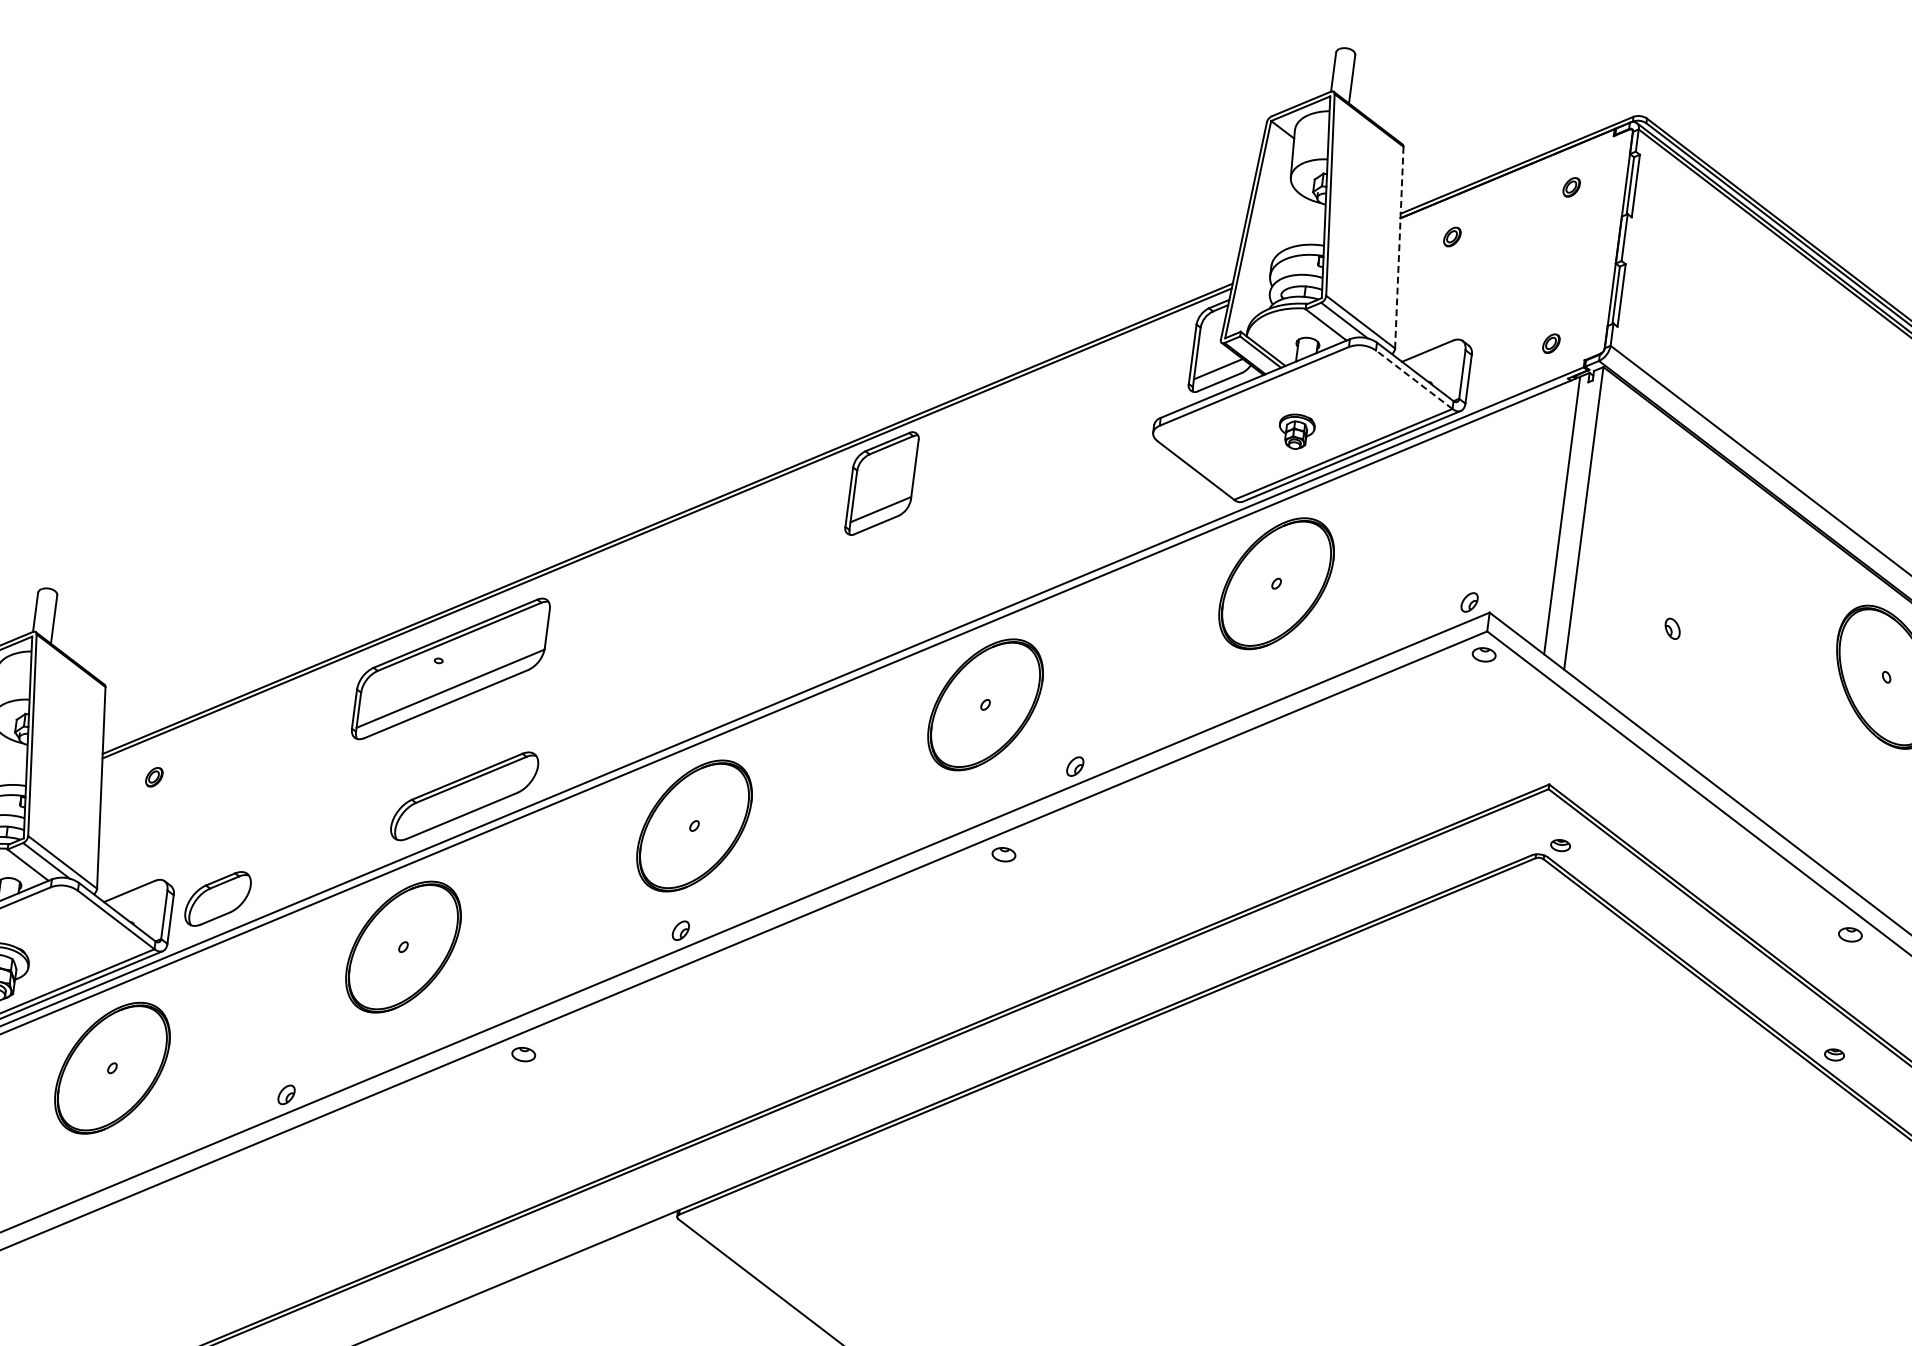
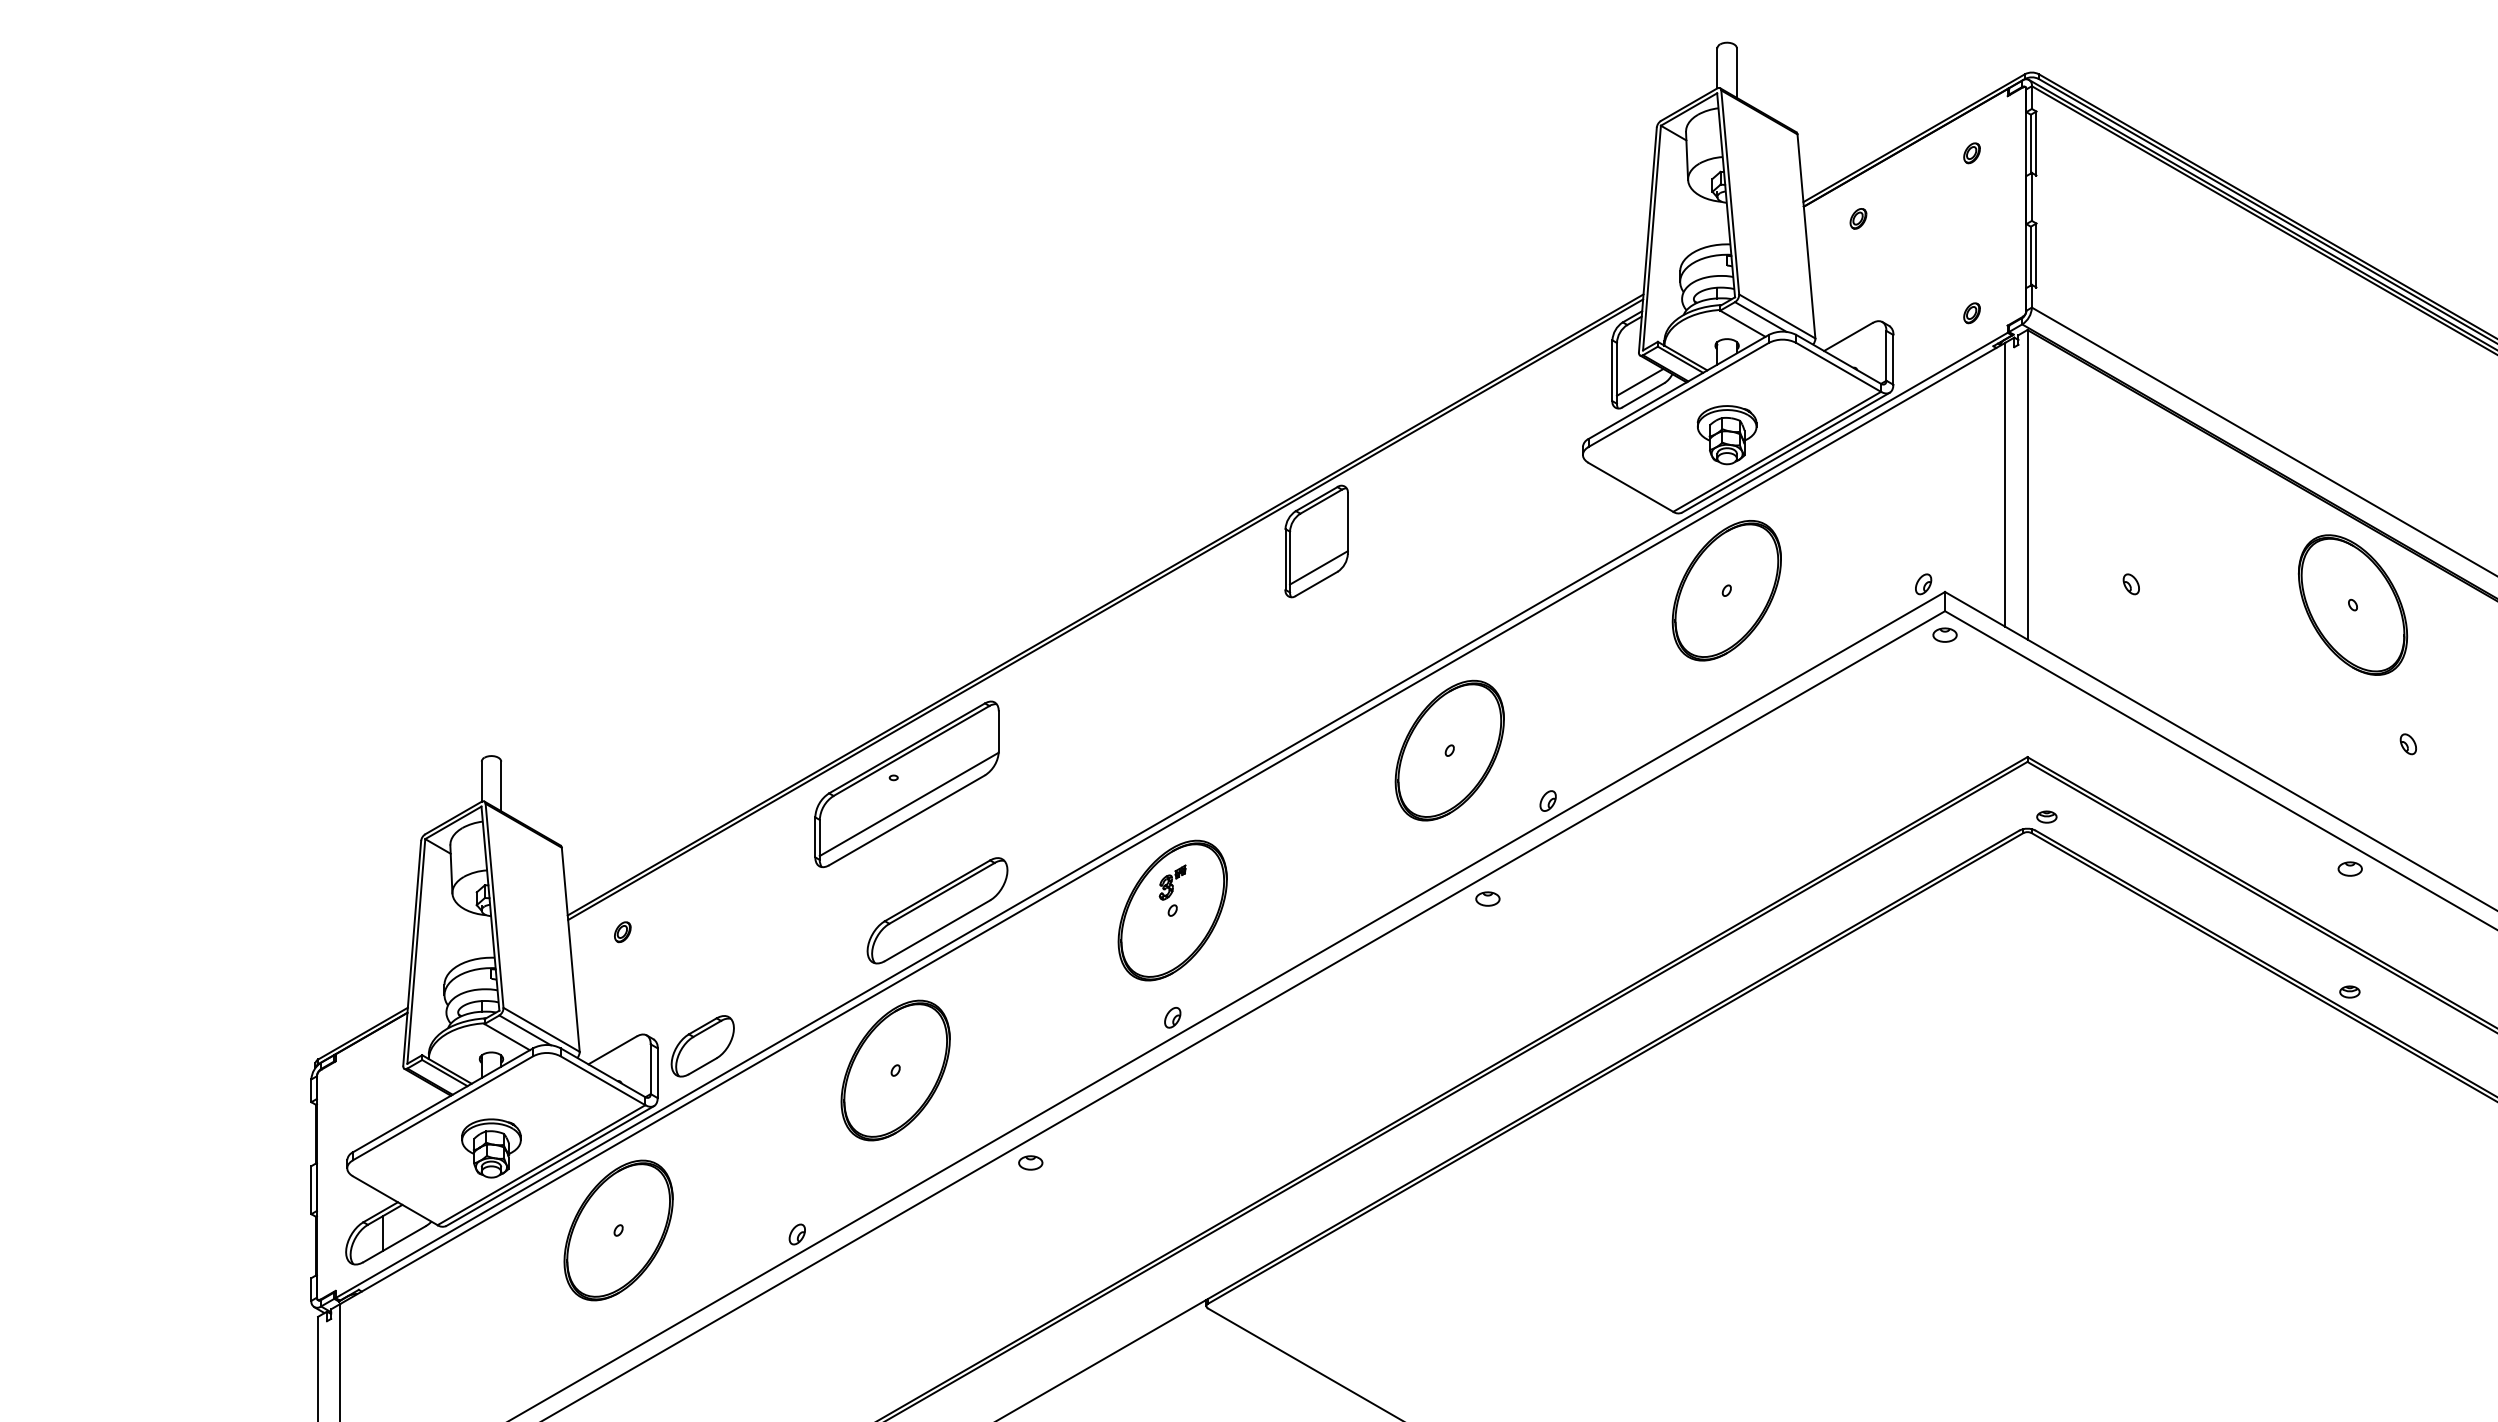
line: (1399, 247) -> (1806, 236), dashed -> solid
line: (1414, 379) -> (1838, 367), dashed -> solid
part: (1295, 432) -> (1726, 435), size x1.67
part: (697, 798) -> (1172, 882), added

